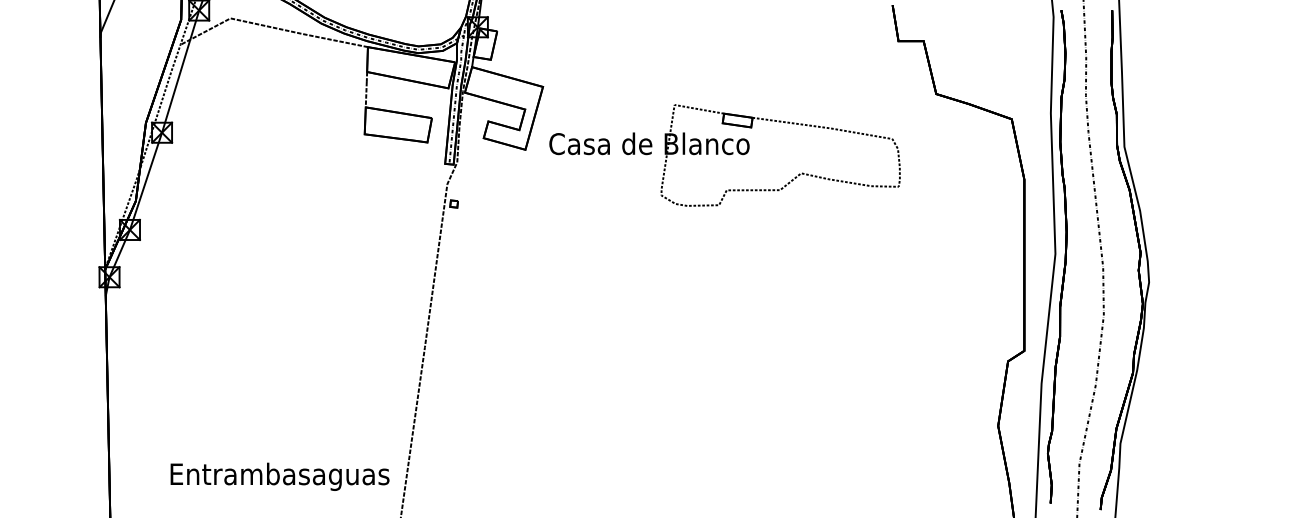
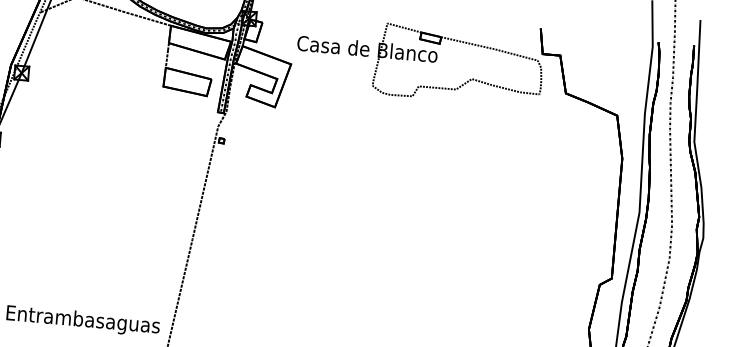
part: (724, 155) -> (419, 61), moved

